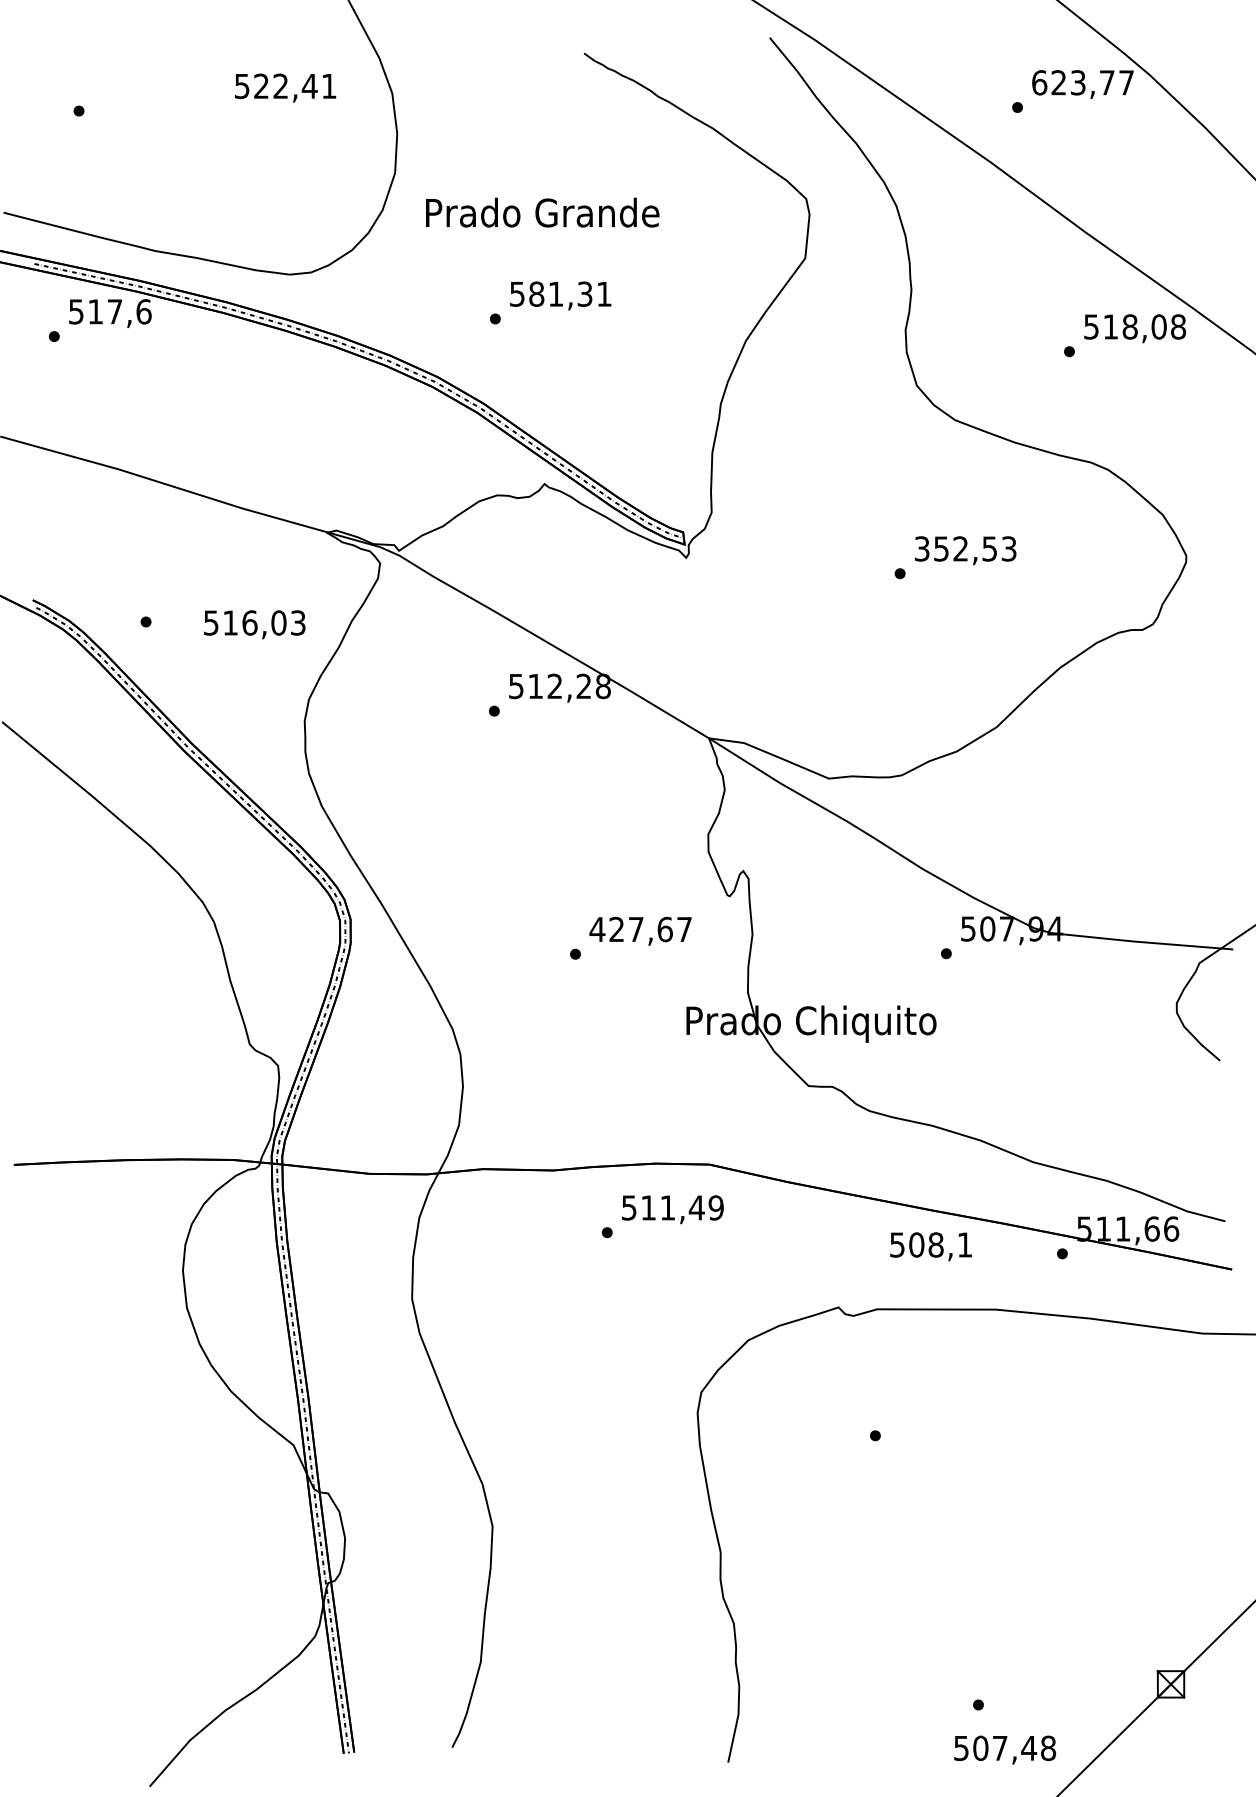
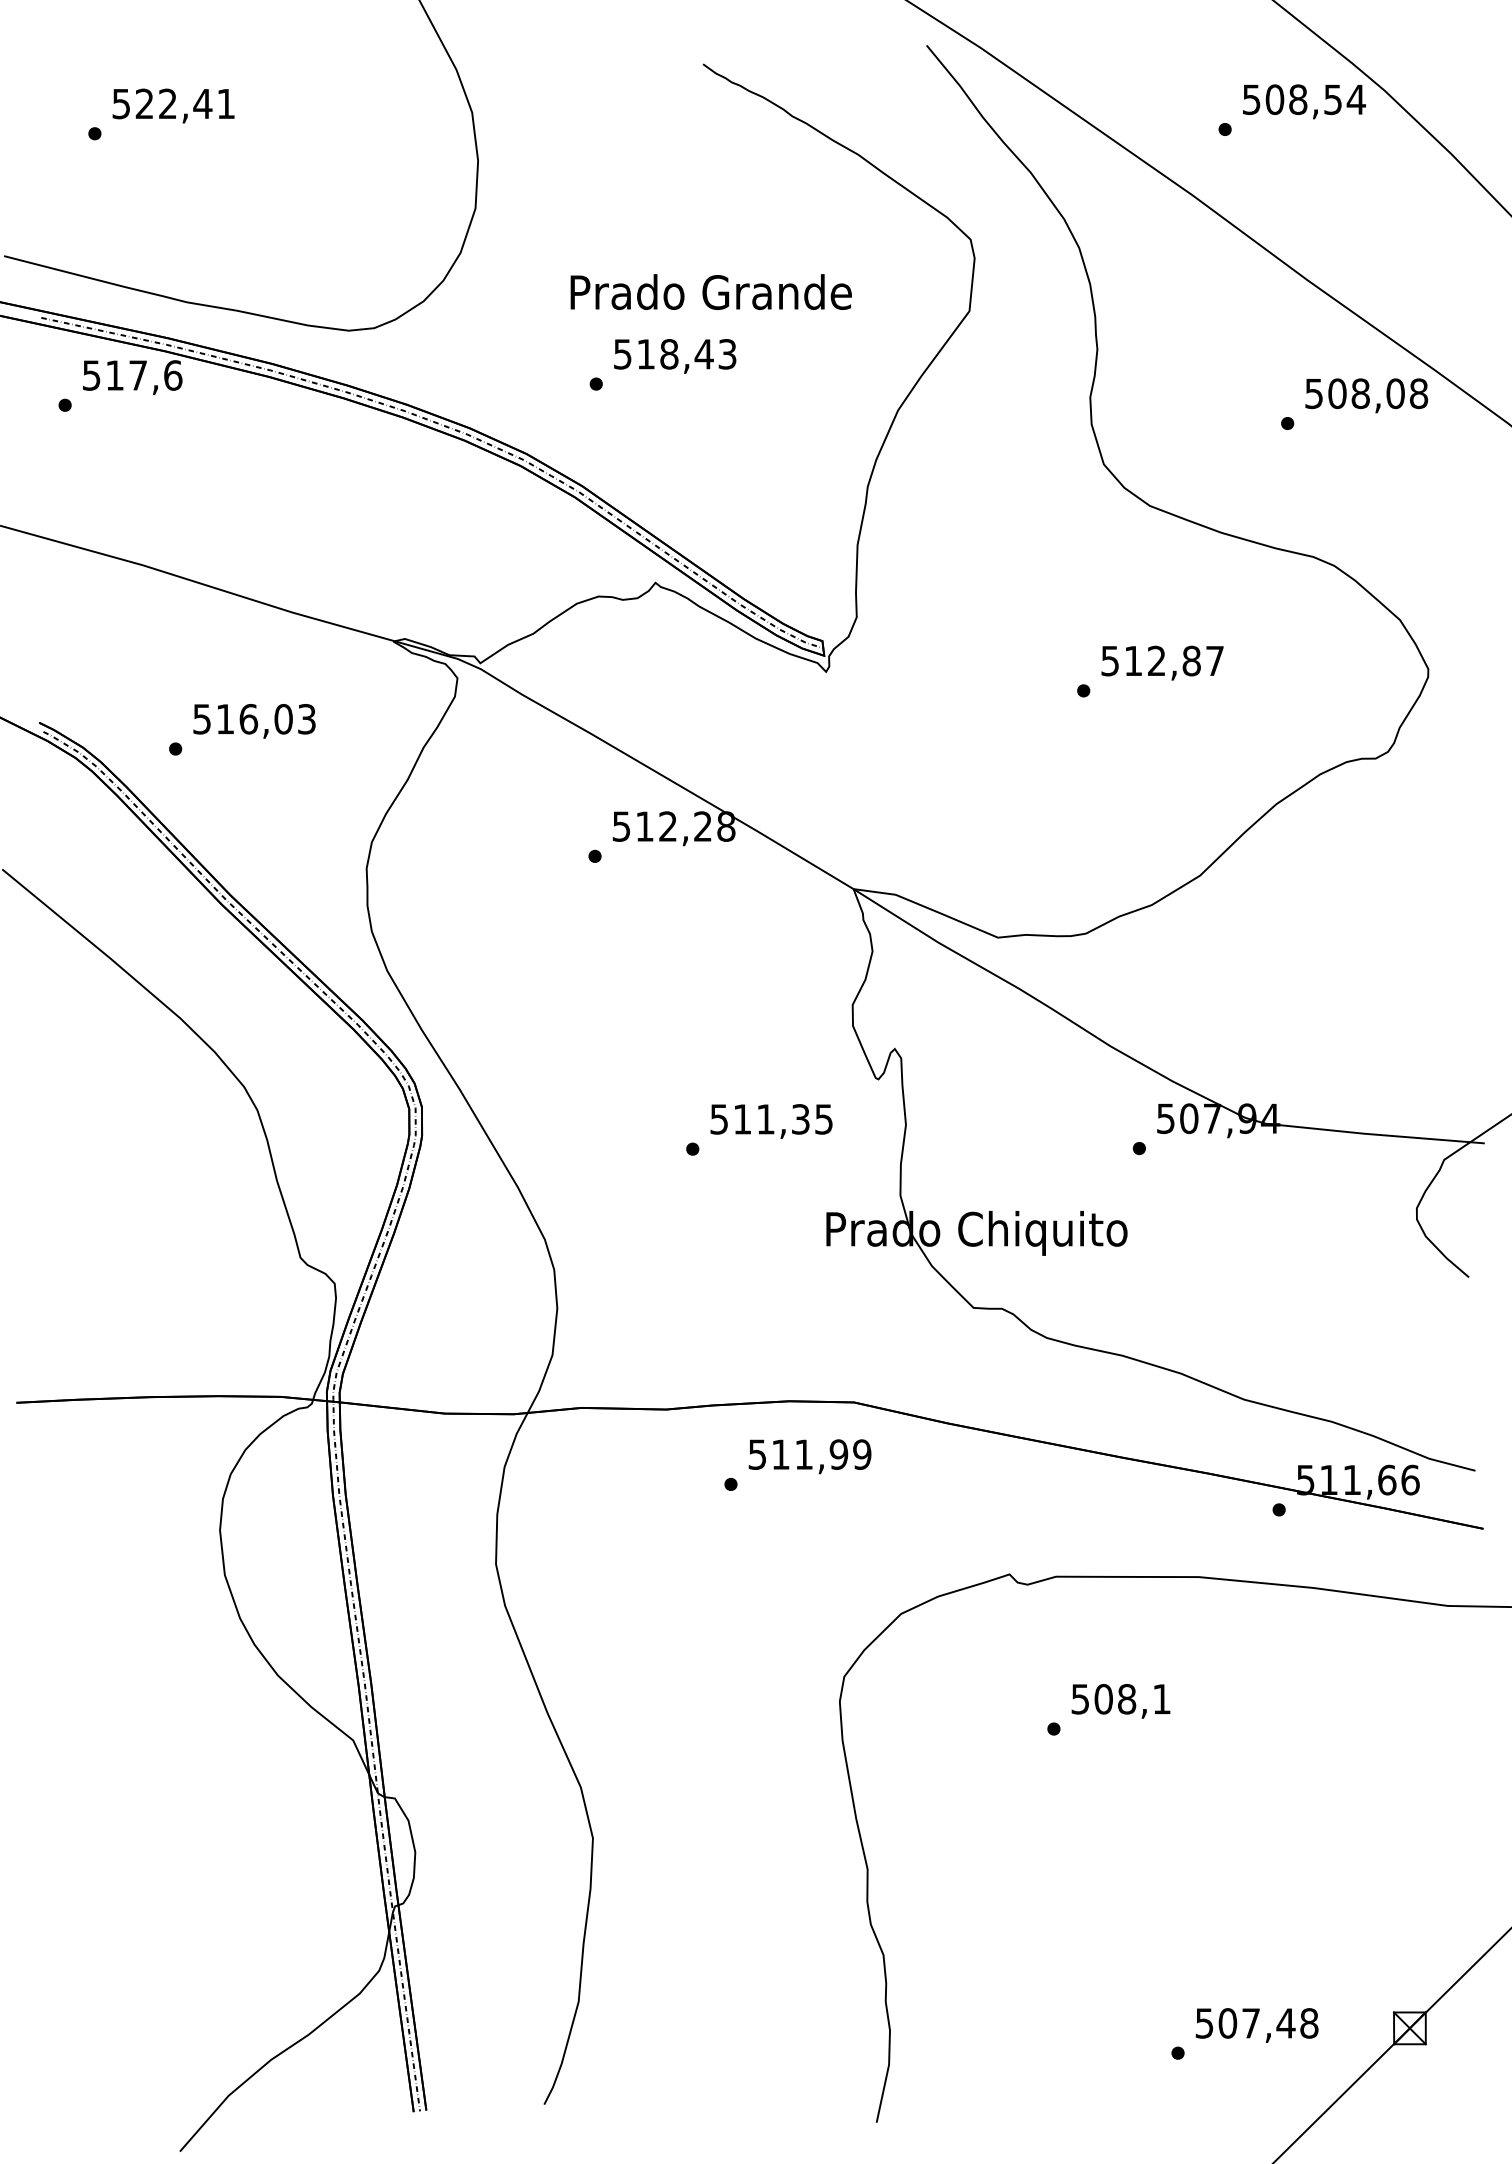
text: (1083, 82) -> (1304, 99), 623,77 -> 508,54
text: (285, 87) -> (173, 105), moved
text: (542, 212) -> (710, 291), moved
text: (570, 294) -> (686, 354), 581,31 -> 518,43
text: (1110, 326) -> (1337, 393), 518,08 -> 508,08
text: (965, 548) -> (1162, 660), 352,53 -> 512,87
text: (254, 624) -> (254, 721), moved
text: (640, 929) -> (770, 1119), 427,67 -> 511,35
text: (696, 1207) -> (838, 1454), 511,49 -> 511,99
text: (930, 1246) -> (1120, 1701), moved
text: (1004, 1750) -> (1256, 2025), moved

